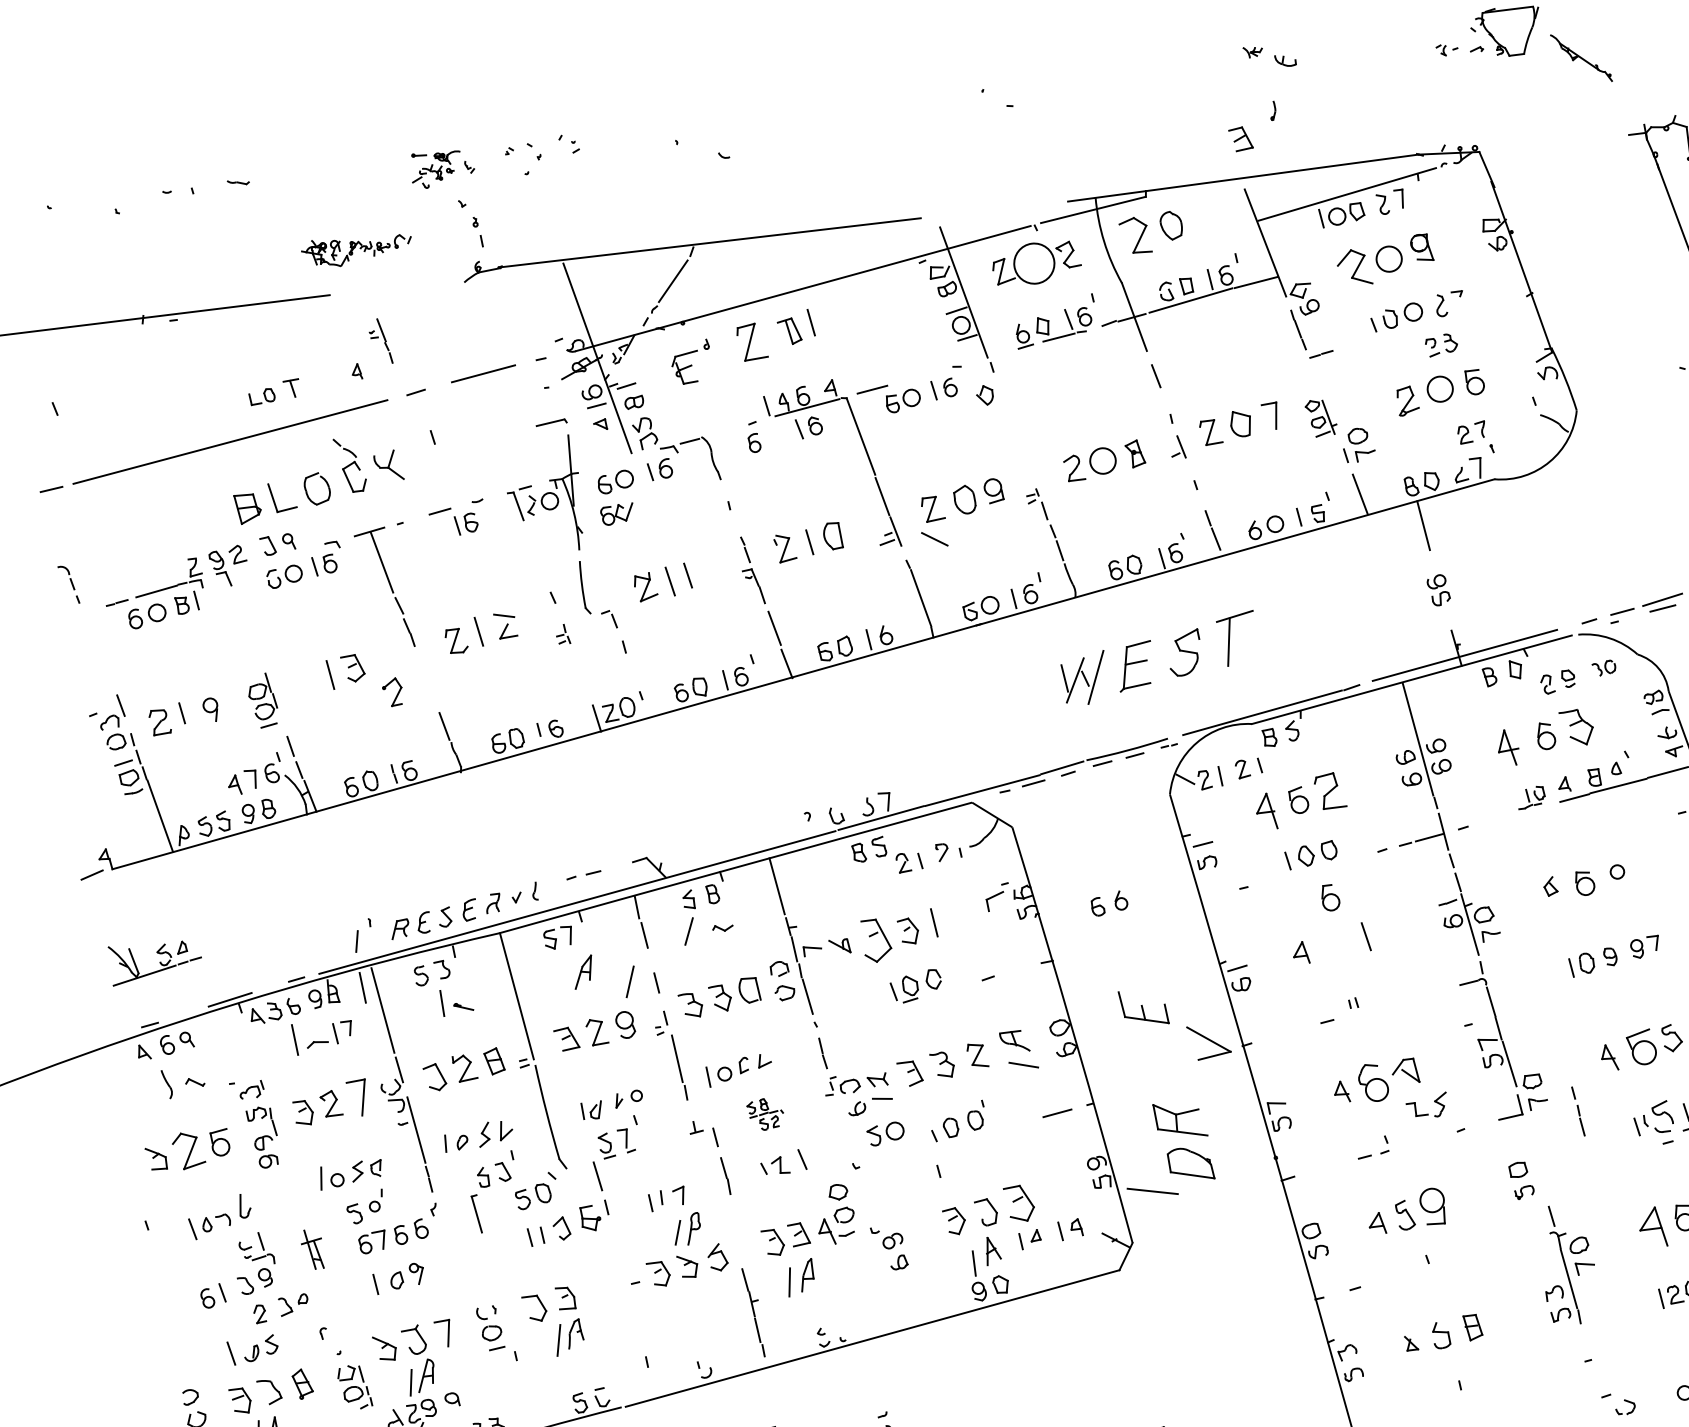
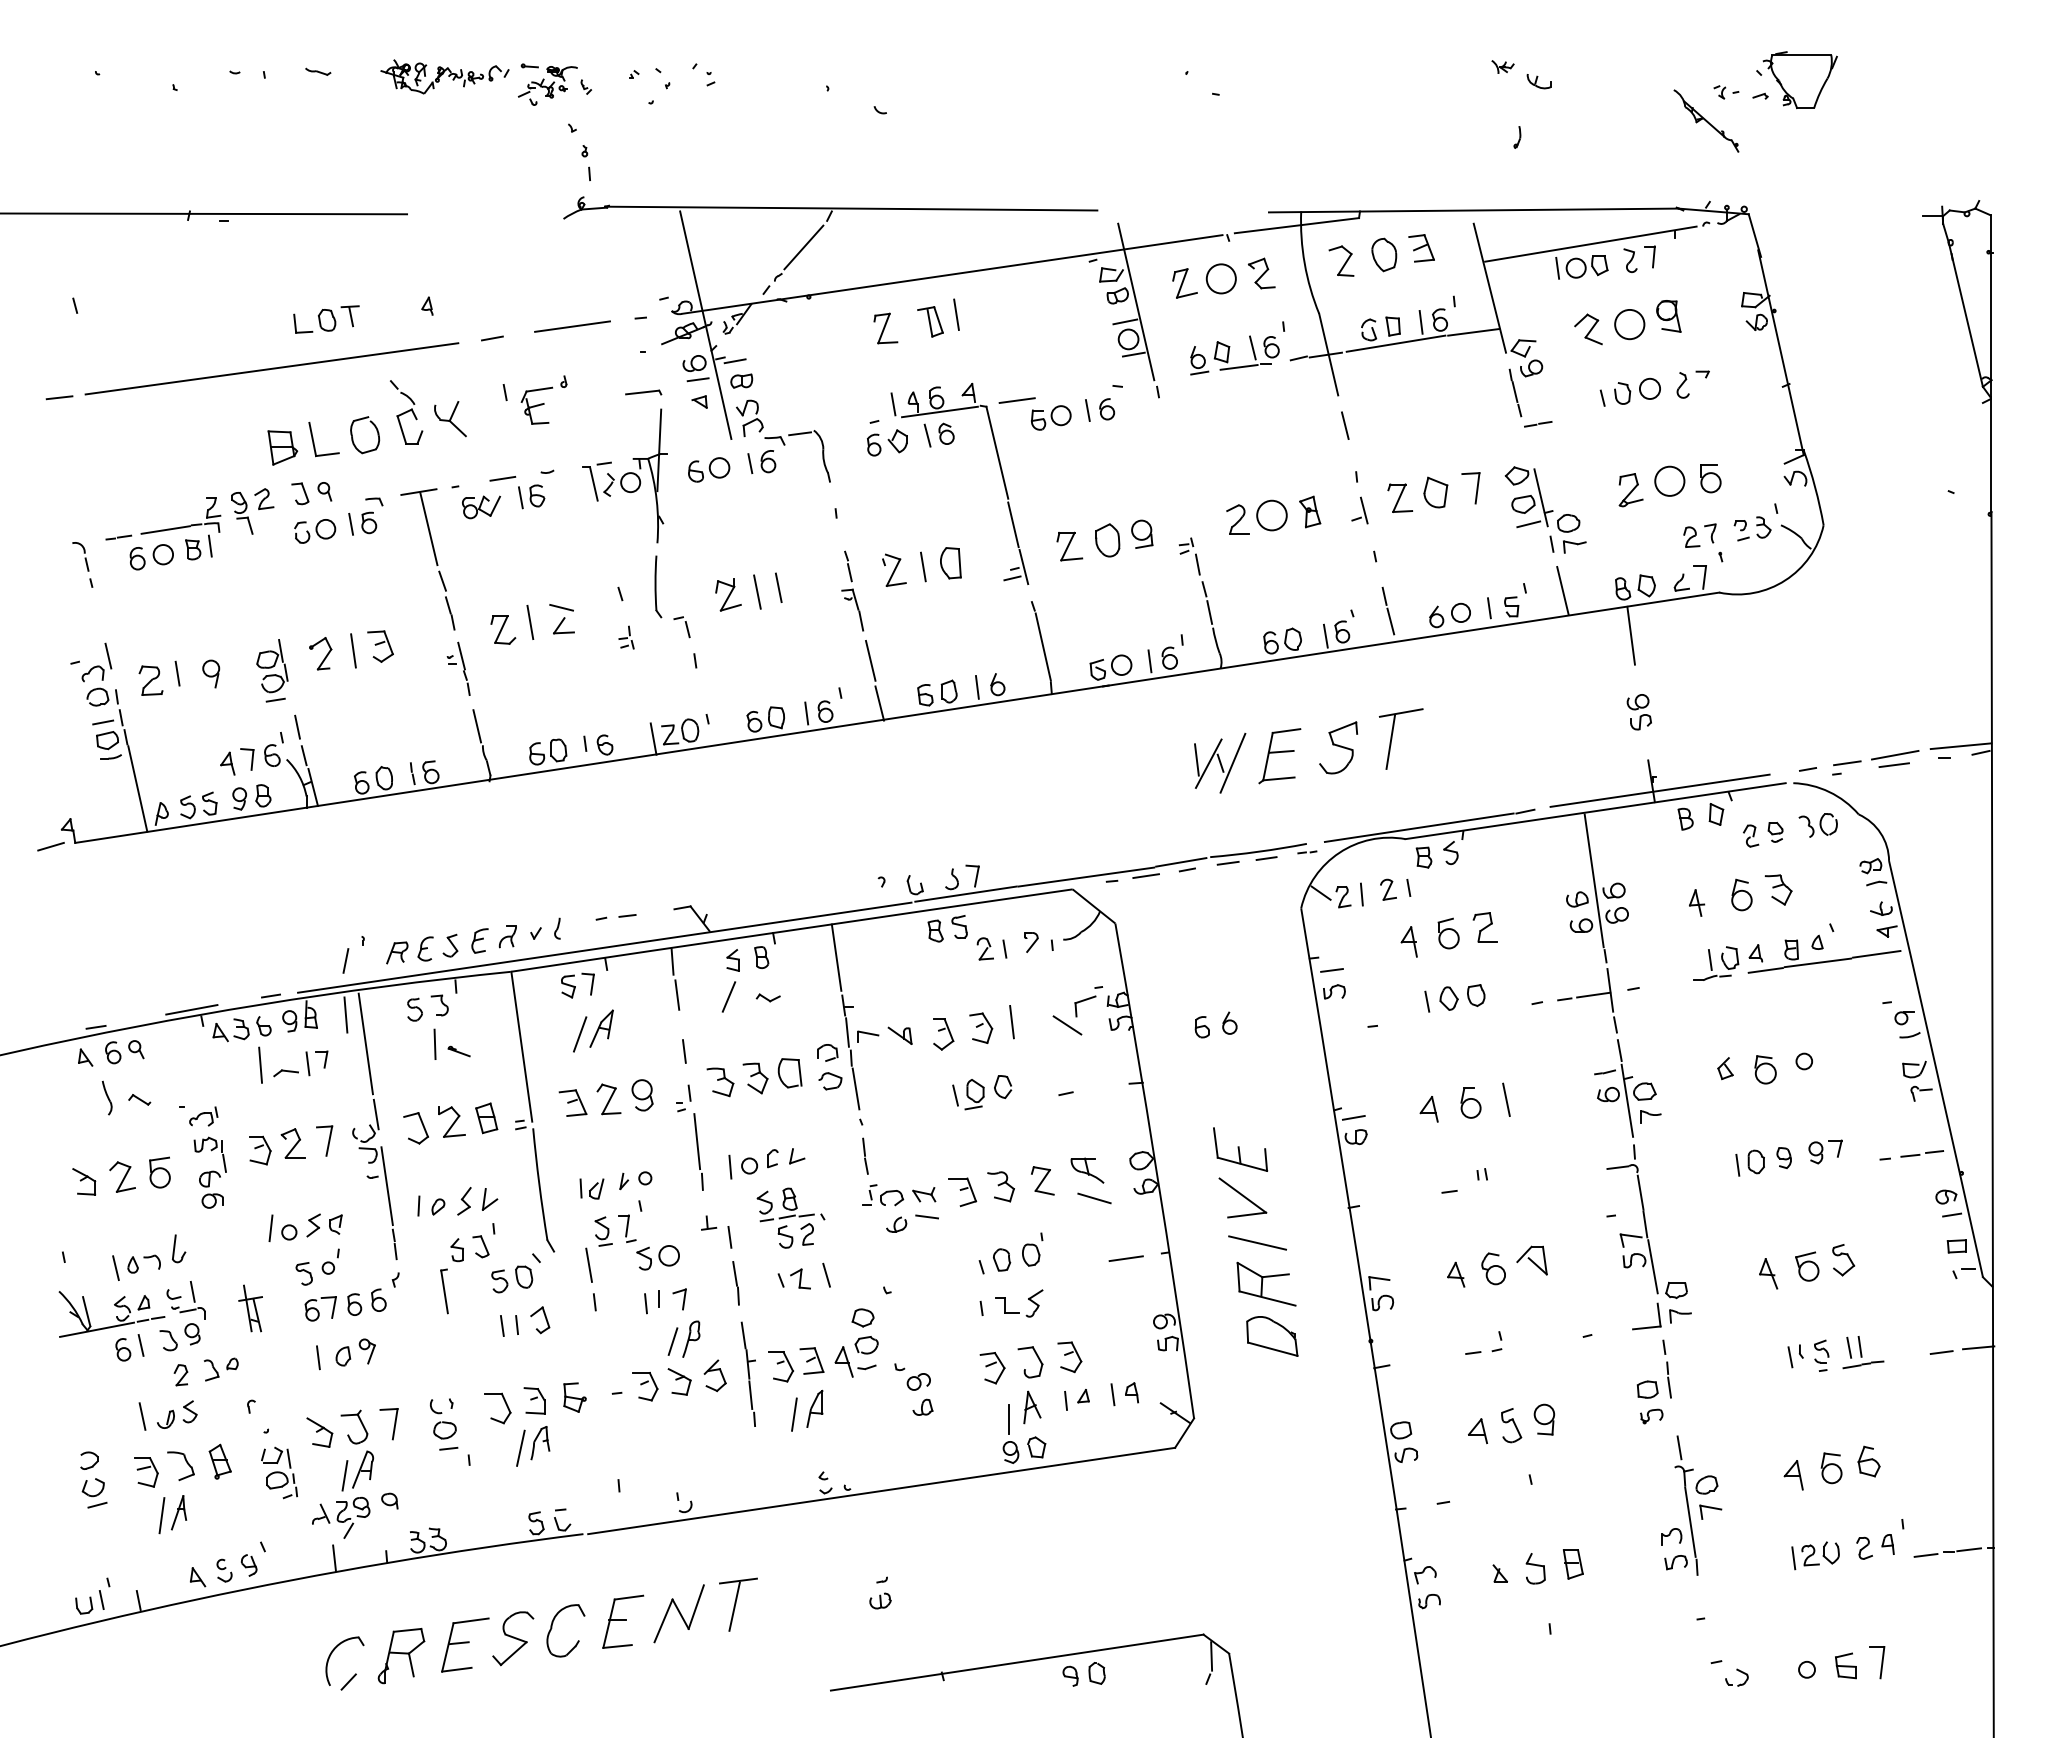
part: (1581, 57) -> (1706, 120), moved
part: (1240, 139) -> (1421, 248), moved
part: (1135, 235) -> (1341, 260), size x0.71
part: (356, 249) -> (444, 76), moved
circle: (1033, 263) -> (1220, 278), size x0.62
part: (1354, 267) -> (1588, 329), size x0.71
part: (380, 341) -> (458, 668), moved
part: (751, 341) -> (885, 328), size x0.71
part: (1441, 344) -> (1752, 528), moved
part: (690, 361) -> (543, 399), moved
part: (984, 395) -> (897, 441), moved
part: (261, 396) -> (314, 321), size x1.43
part: (1320, 418) -> (1528, 497), size x1.43
part: (617, 514) -> (481, 507), moved
line: (934, 539) -> (1067, 1025), moved
part: (68, 584) -> (82, 564), moved
part: (1603, 668) -> (1817, 825), size x1.43
part: (392, 692) -> (320, 653), moved
part: (1576, 727) -> (1778, 889), size x0.71
part: (1508, 747) -> (1697, 902), size x0.62
part: (1329, 791) -> (1484, 927), size x0.71
part: (1531, 797) -> (1716, 963), size x1.43
part: (1265, 811) -> (1408, 941), size x0.71
part: (1330, 897) -> (1470, 1102), moved
part: (876, 940) -> (943, 1034), size x0.62
part: (155, 961) -> (111, 1314), moved
line: (630, 981) -> (580, 1034), moved
part: (1208, 1041) -> (1242, 1197), moved
part: (1642, 1047) -> (1807, 1266), size x0.71
part: (1373, 1082) -> (1493, 1268), size x0.71
part: (357, 1097) -> (324, 1140), size x0.71
part: (1577, 1111) -> (1666, 1368), moved
part: (765, 1113) -> (790, 1217), size x1.67
part: (1428, 1113) -> (1019, 1312), moved
part: (1663, 1122) -> (1821, 1355), size x0.62
part: (885, 1133) -> (657, 1257), moved
part: (188, 1150) -> (122, 1176), size x0.71
line: (1152, 1190) -> (1257, 1242), moved
part: (1019, 1204) -> (1069, 1357), size x0.71
part: (1432, 1206) -> (1544, 1419), size x0.71
part: (590, 1218) -> (574, 1397), moved
part: (1652, 1227) -> (1793, 1475), size x0.62
part: (752, 1312) -> (747, 1373), moved

